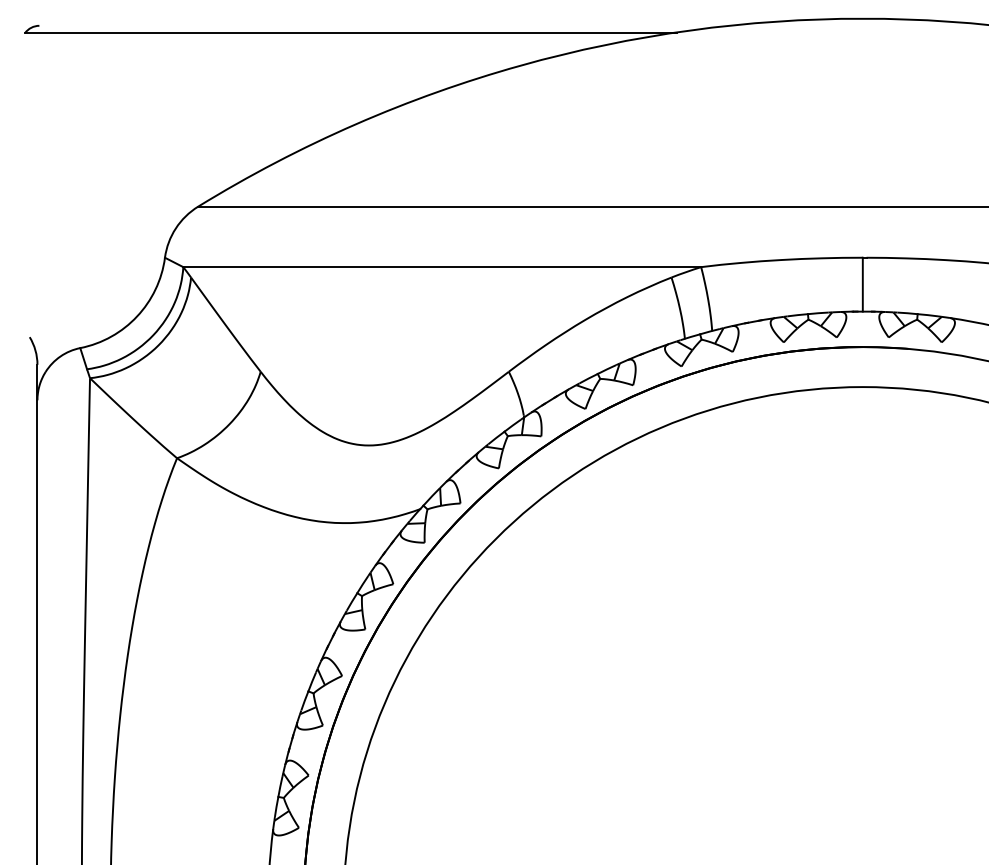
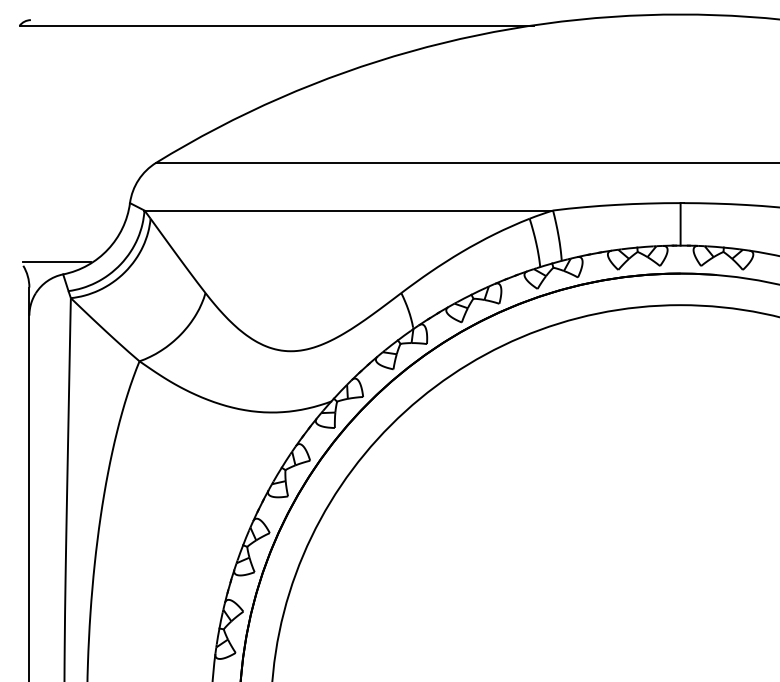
line: (72, 332) -> (57, 262), added

